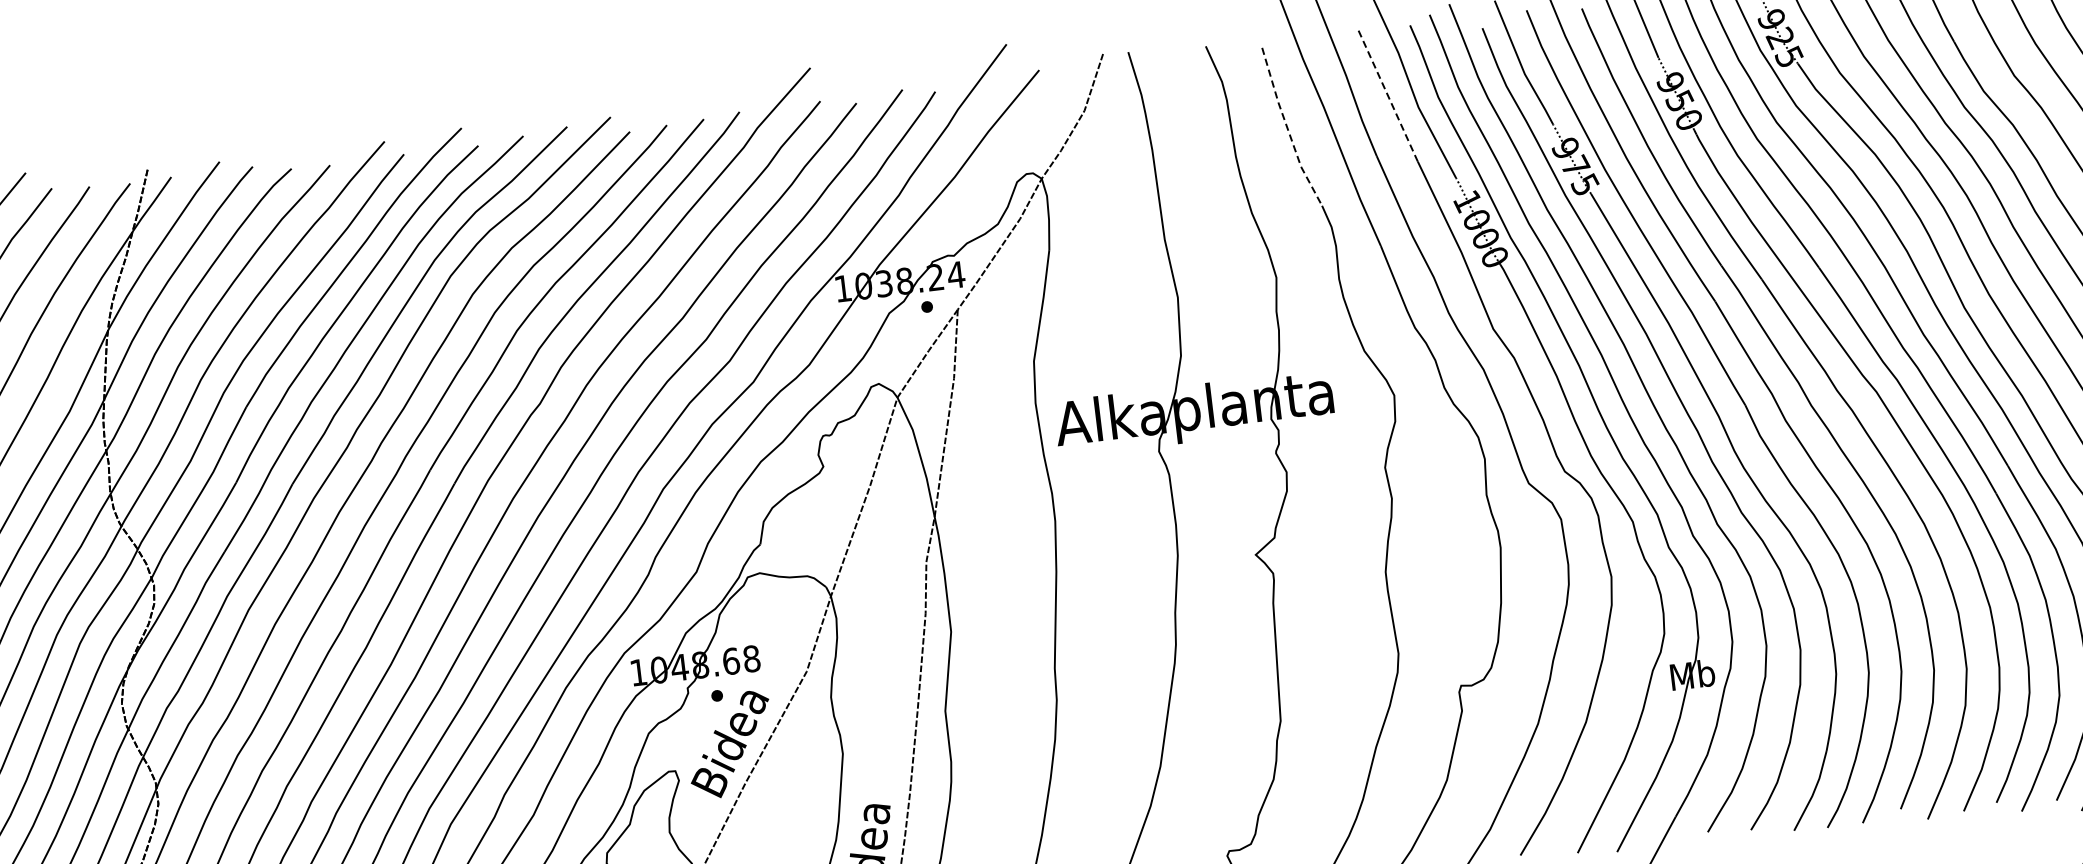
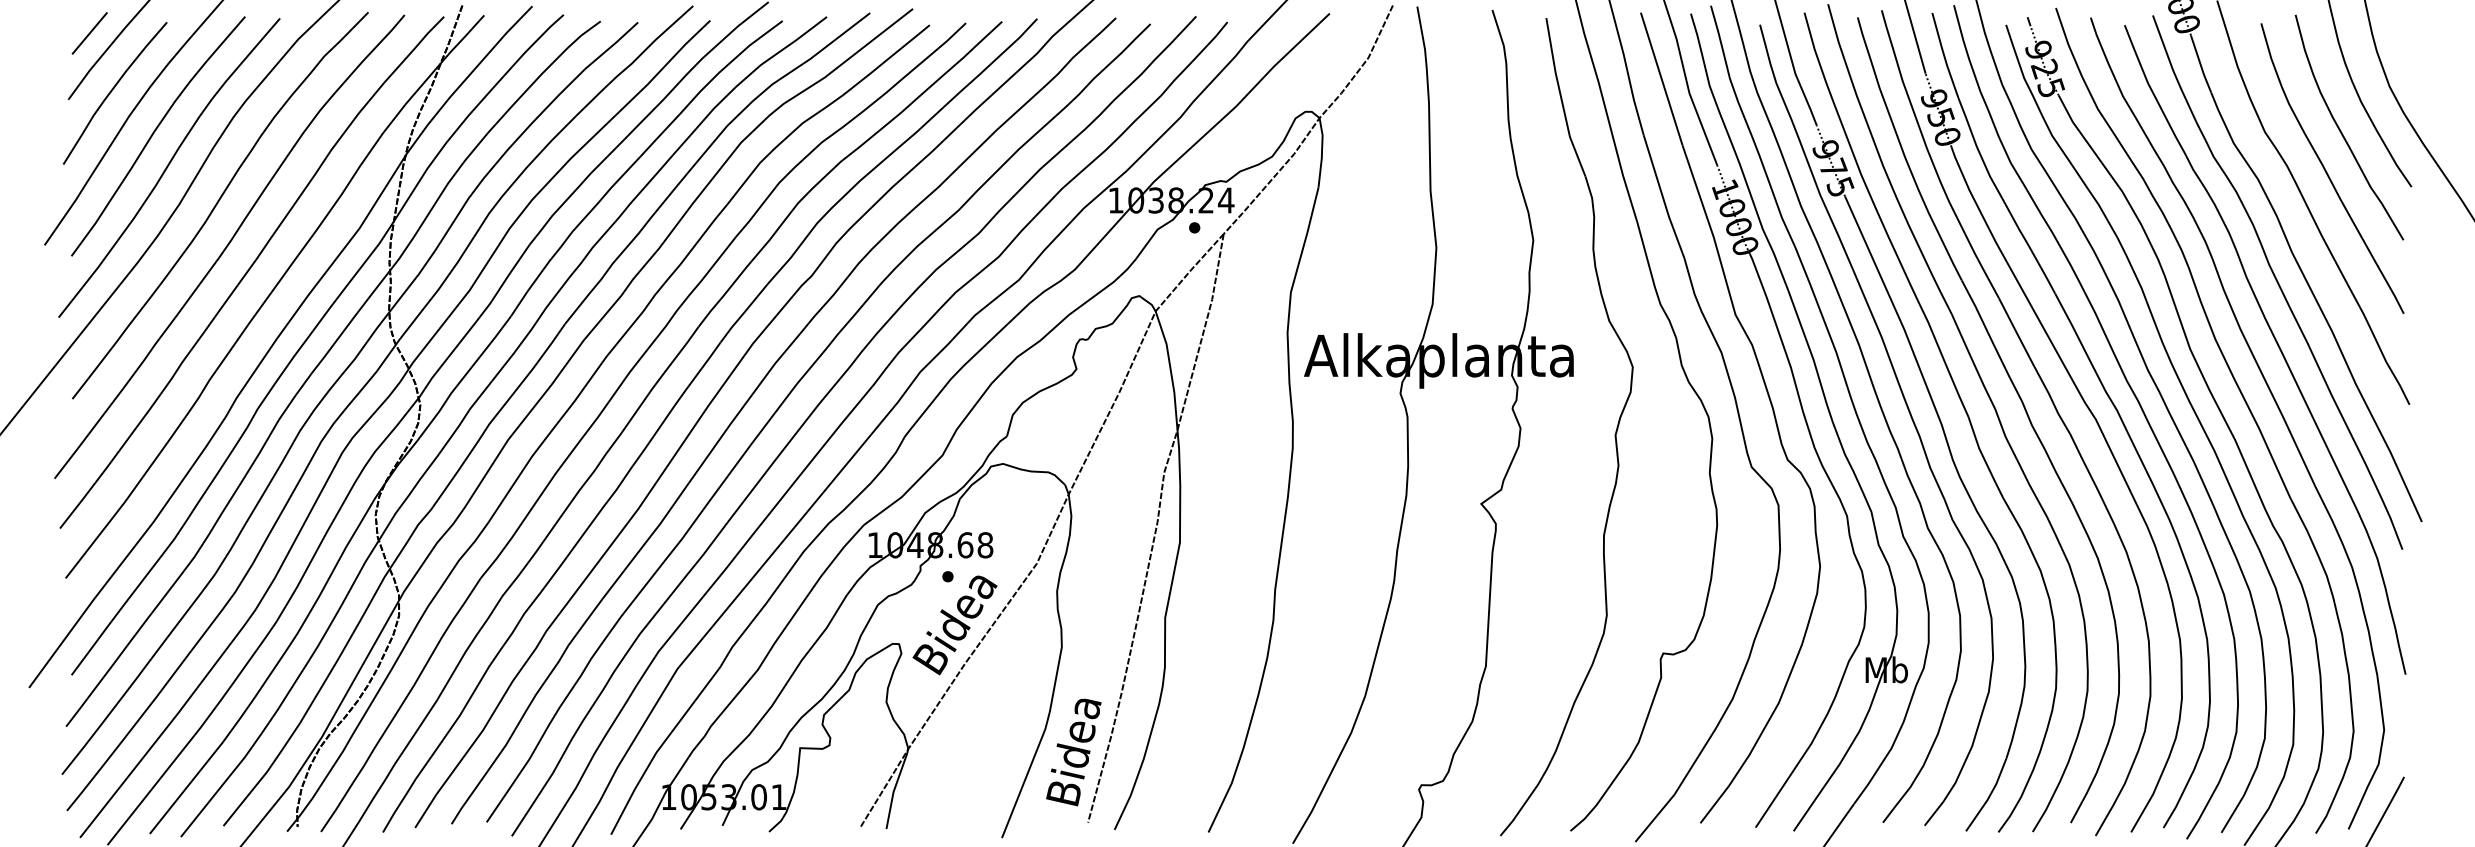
line: (1388, 96) -> (1661, 79), dashed -> solid
line: (1287, 128) -> (1561, 98), dashed -> solid

